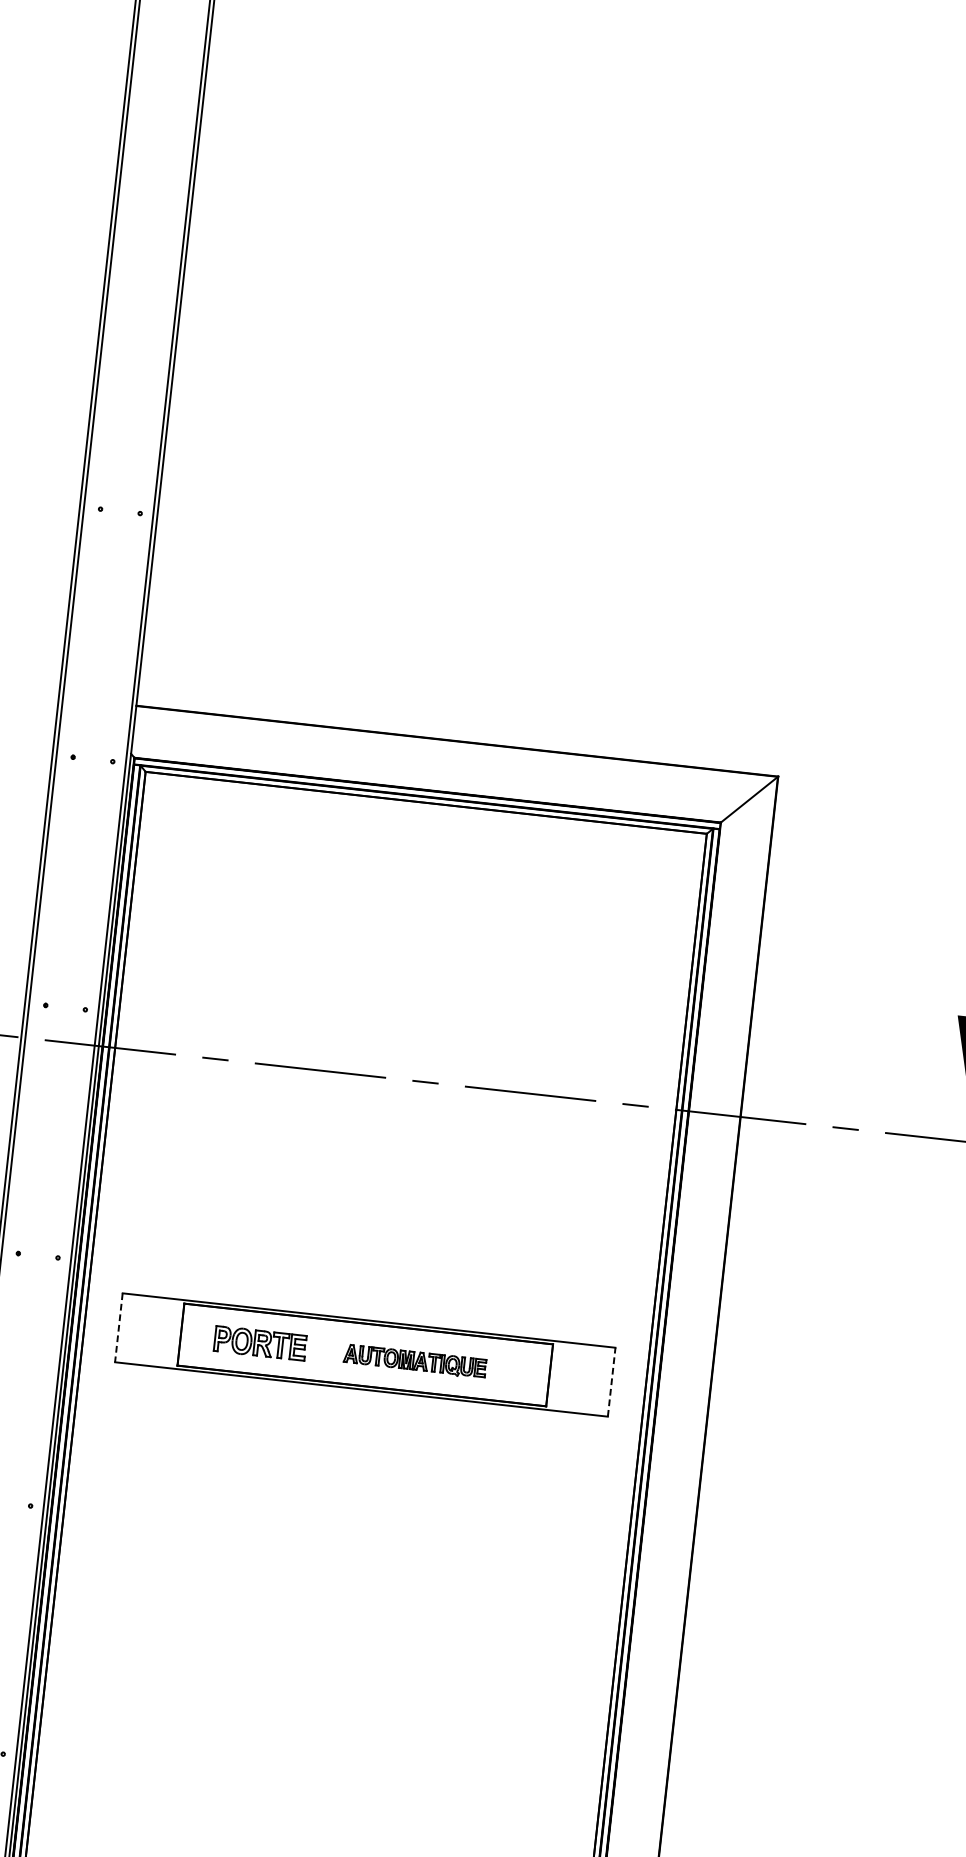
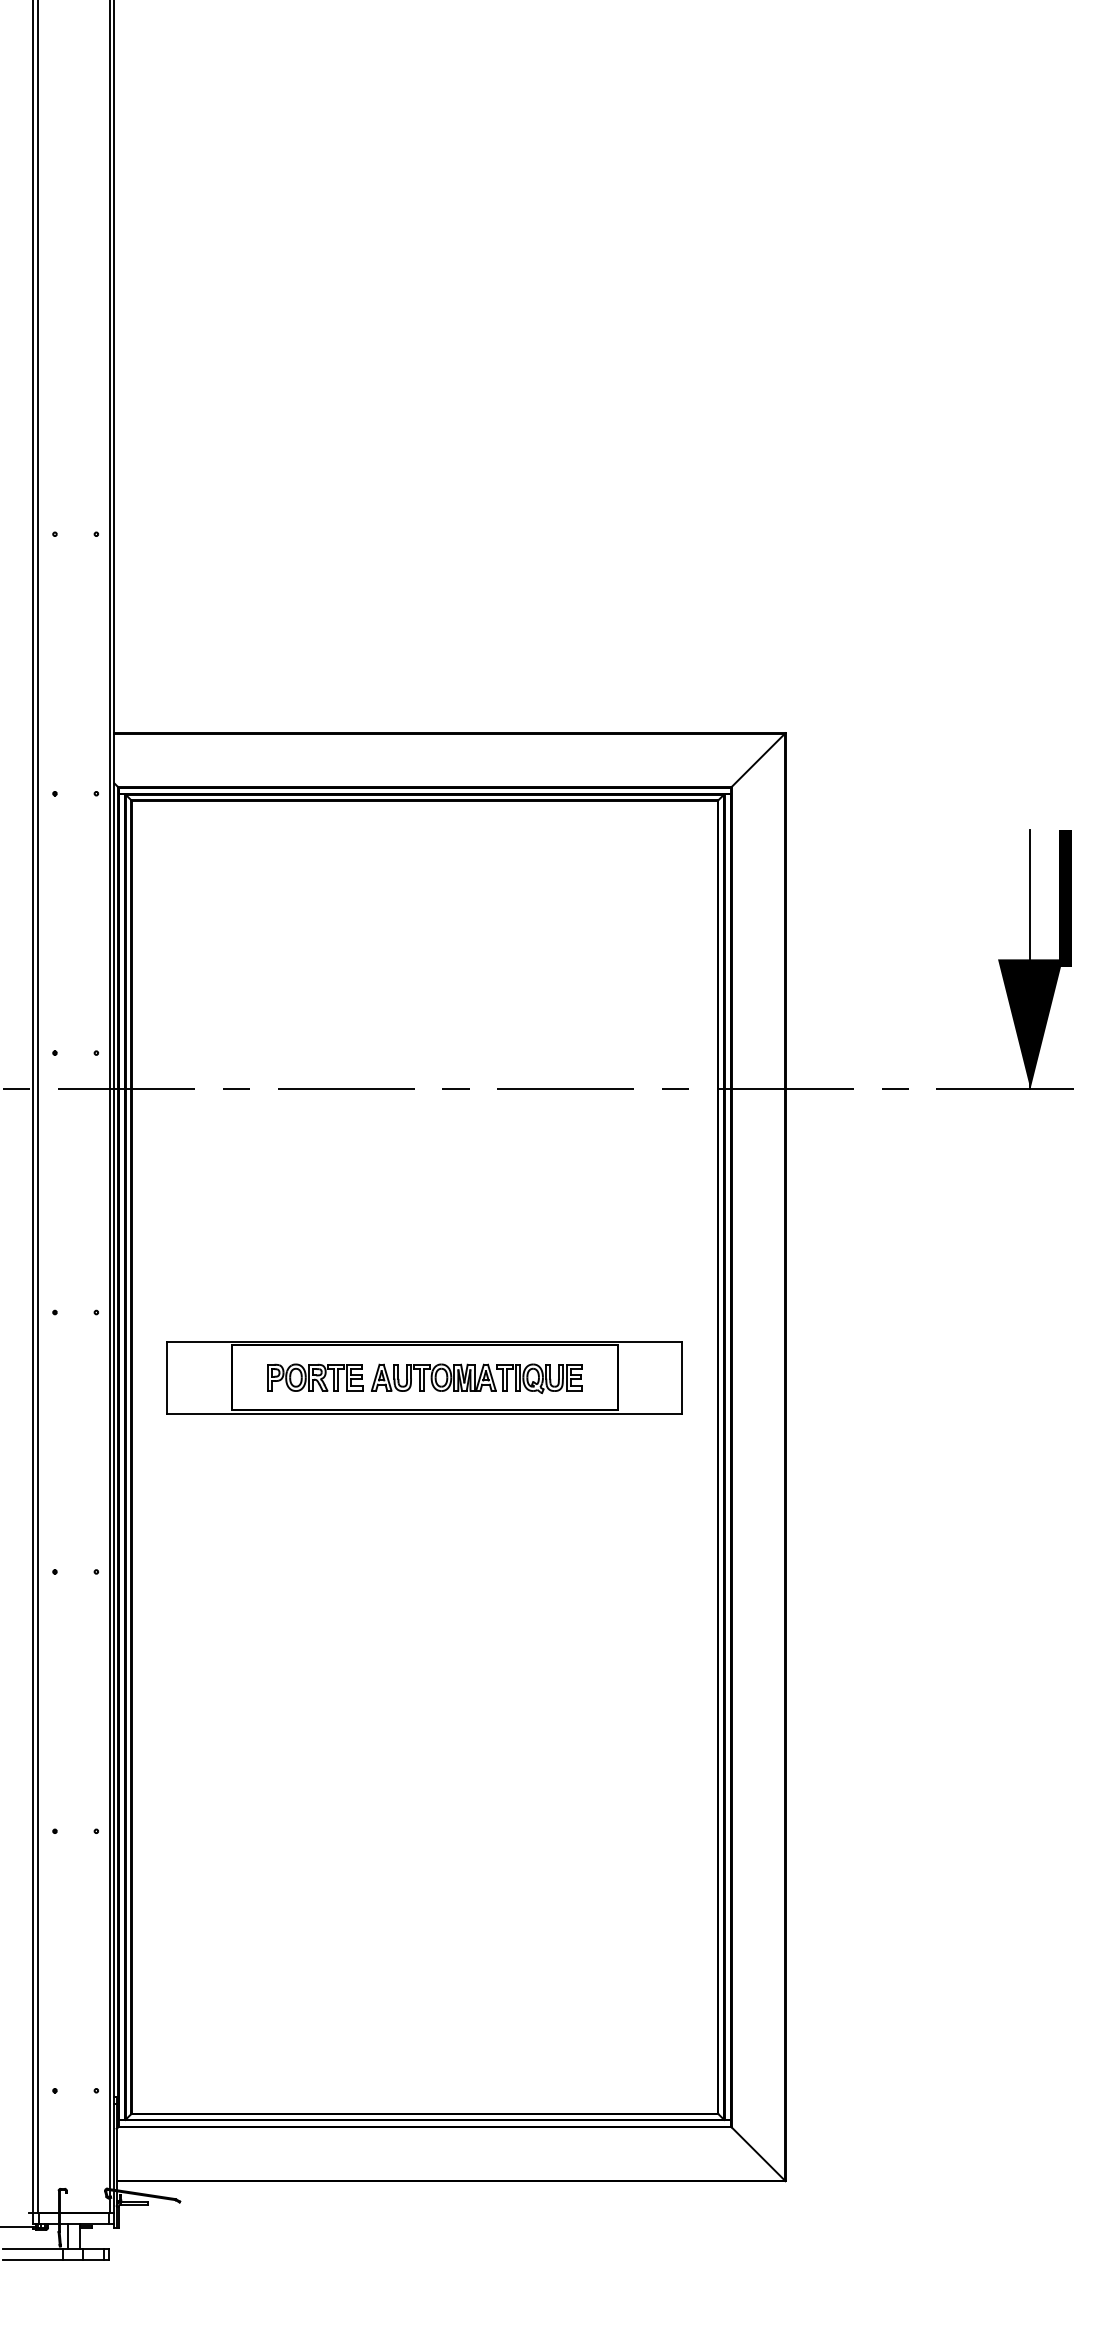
line: (119, 1328) -> (167, 1378), dashed -> solid
part: (414, 1361) -> (476, 1378), size x1.43
line: (611, 1381) -> (682, 1377), dashed -> solid

